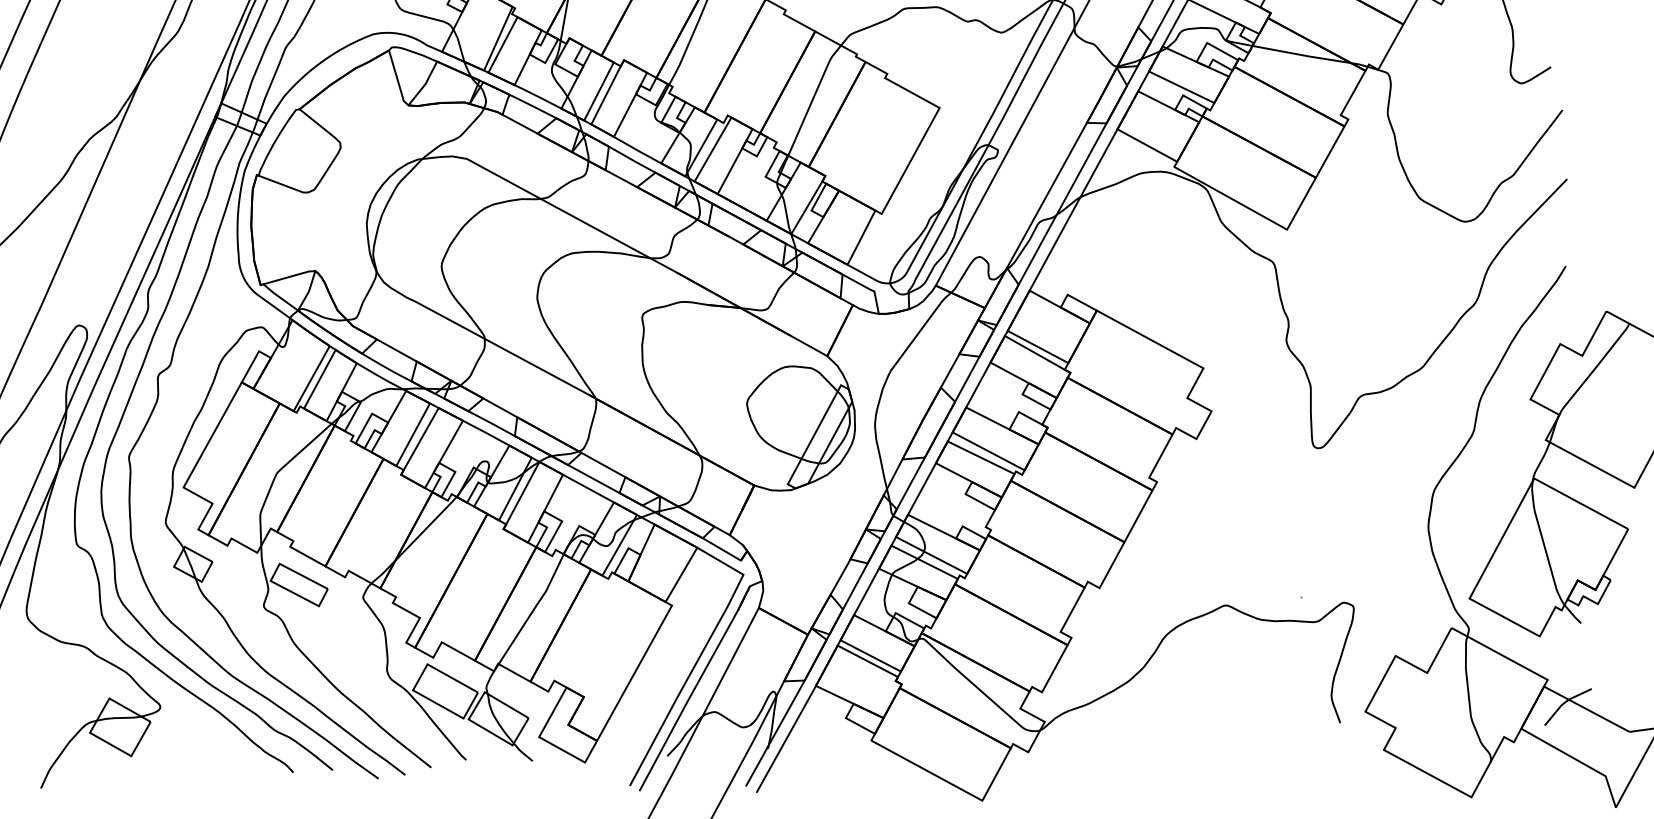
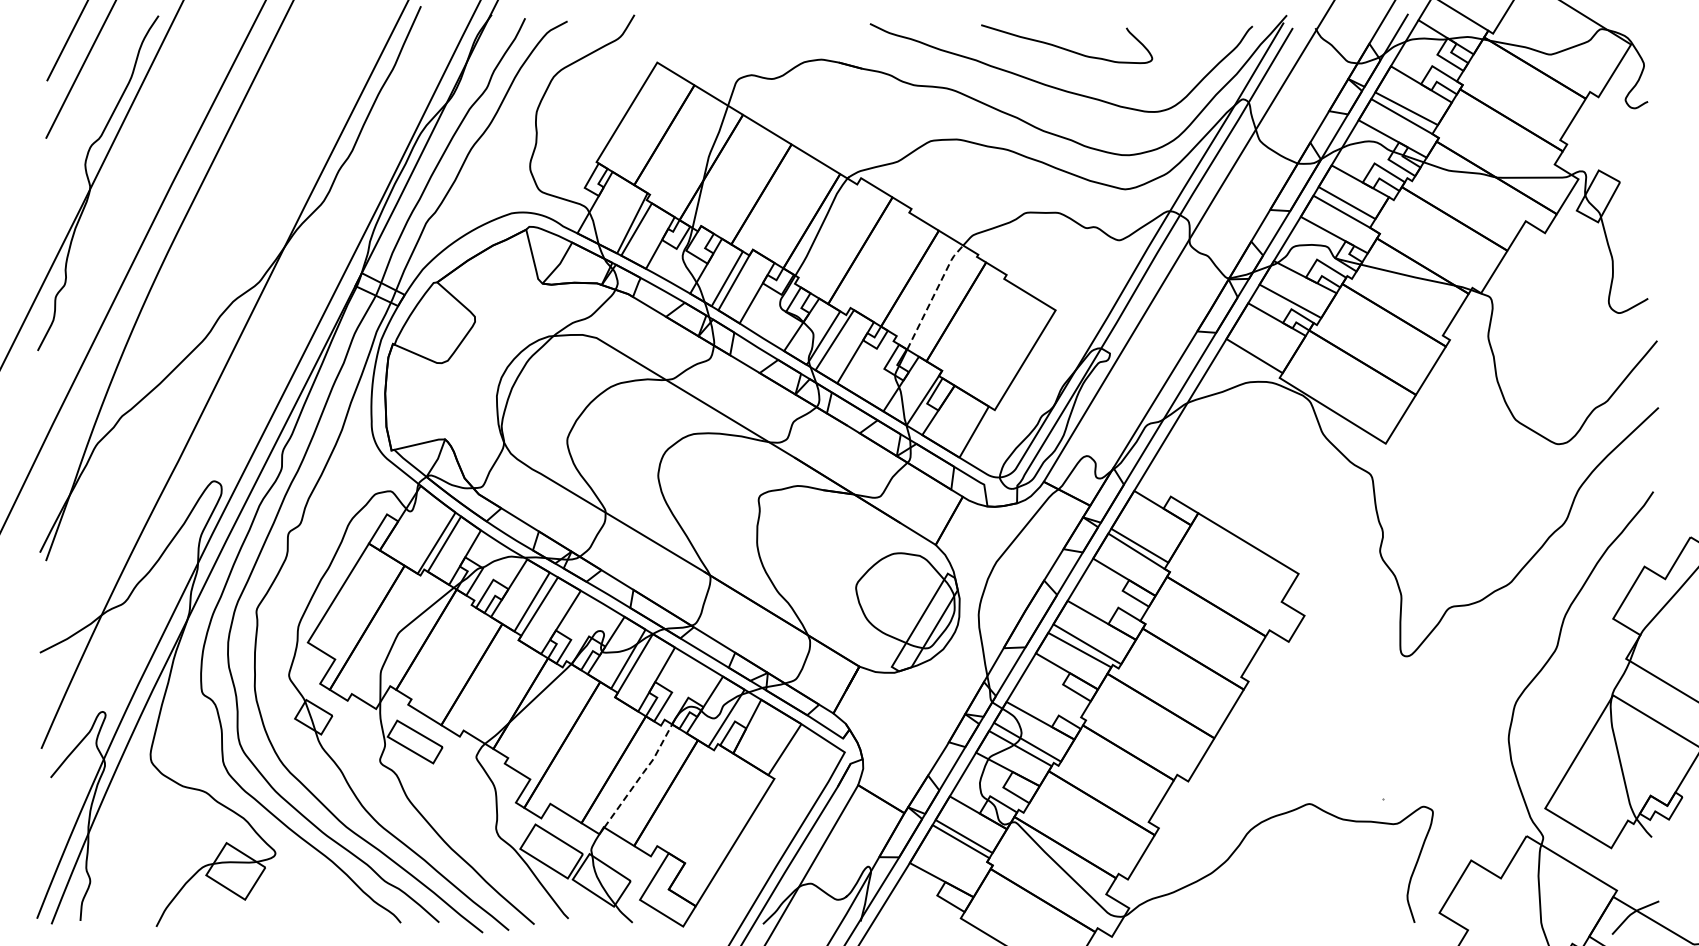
line: (813, 98) -> (934, 295), solid -> dashed
line: (534, 608) -> (641, 775), solid -> dashed

